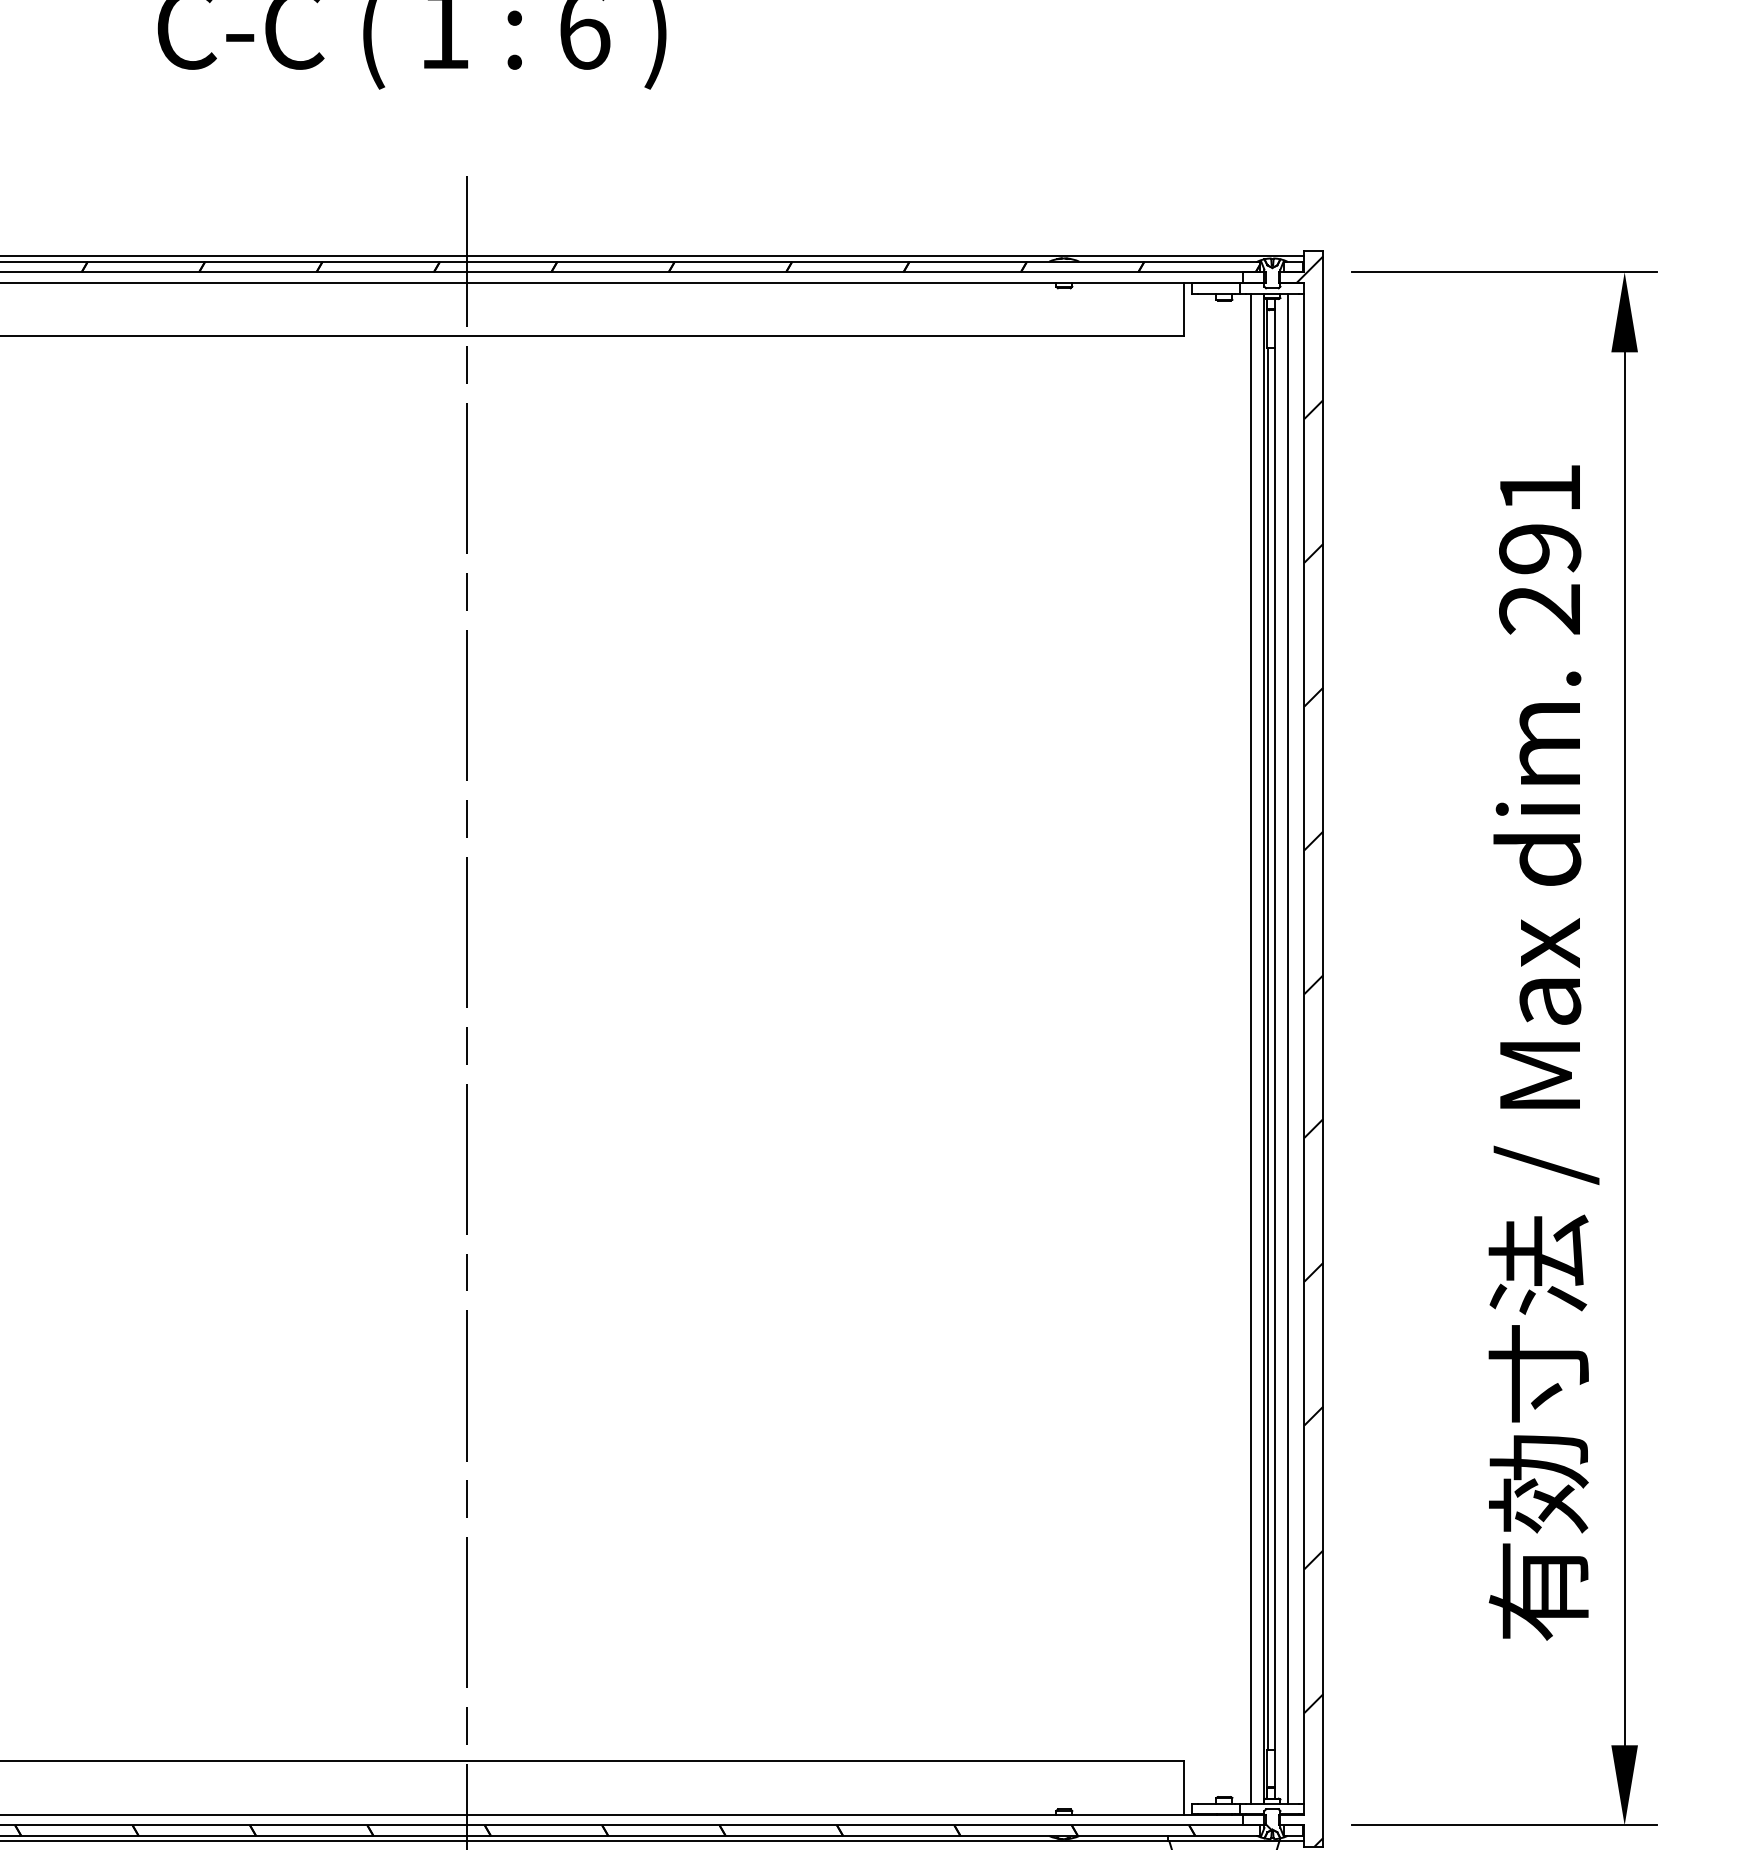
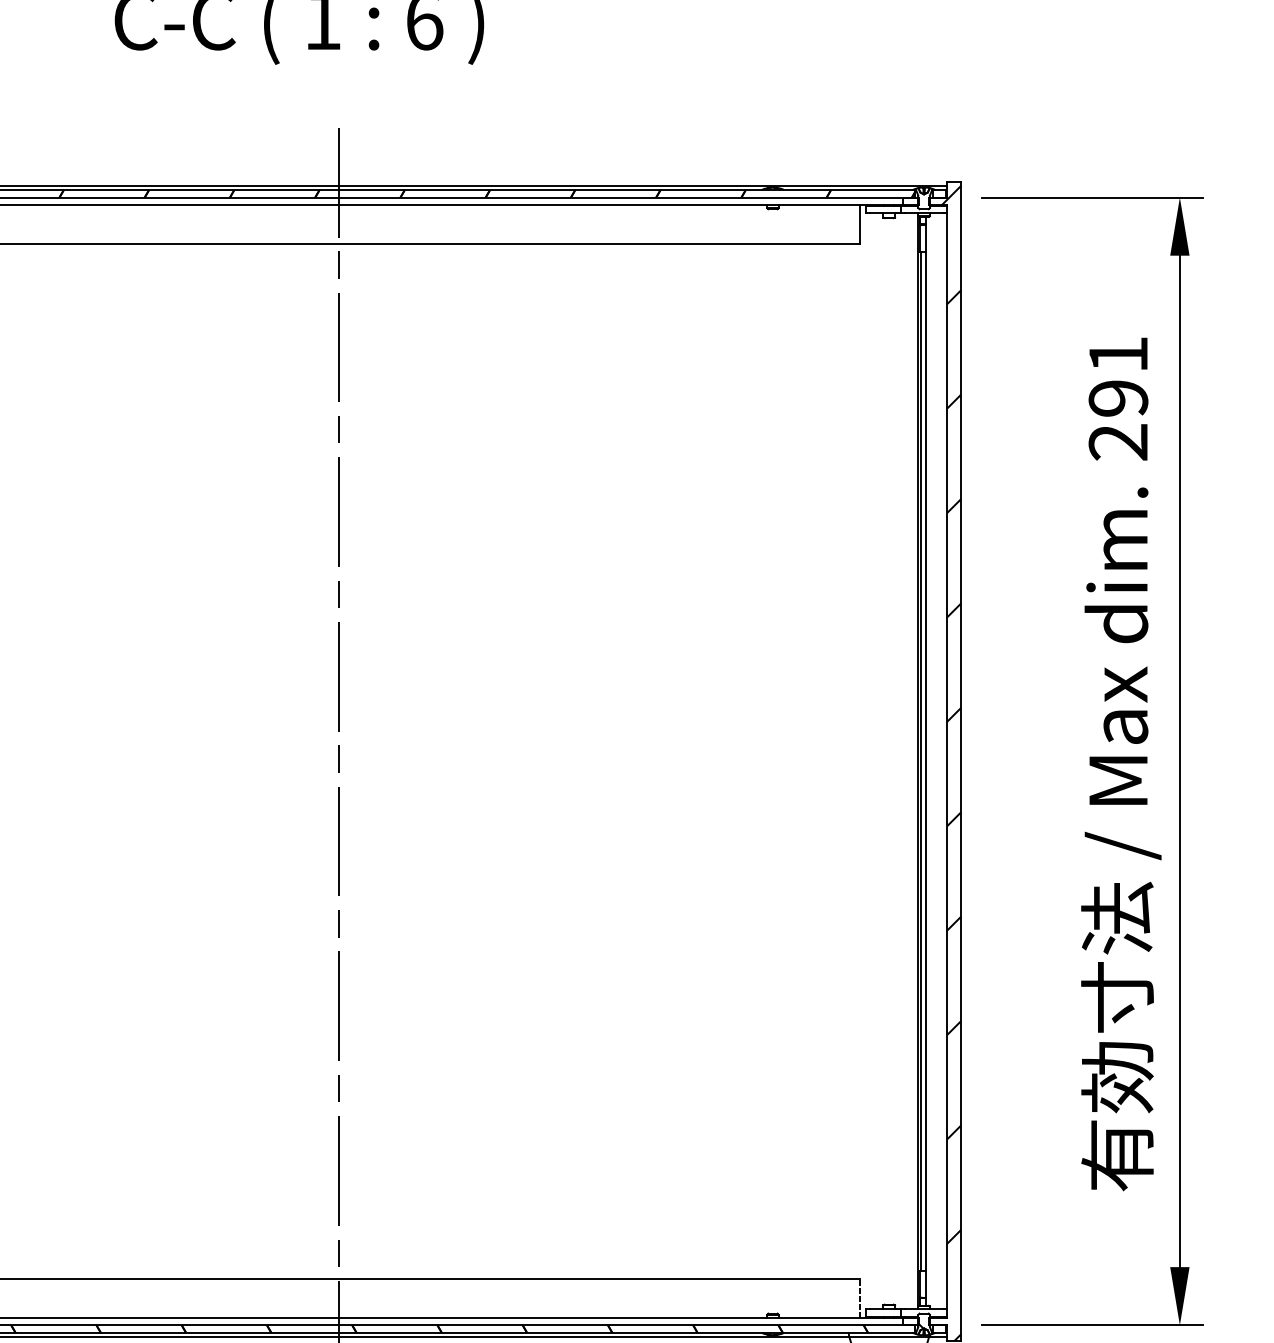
line: (1251, 1048) -> (908, 761), removed
line: (1288, 1048) -> (935, 761), removed
line: (1184, 1788) -> (860, 1298), solid -> dashed

